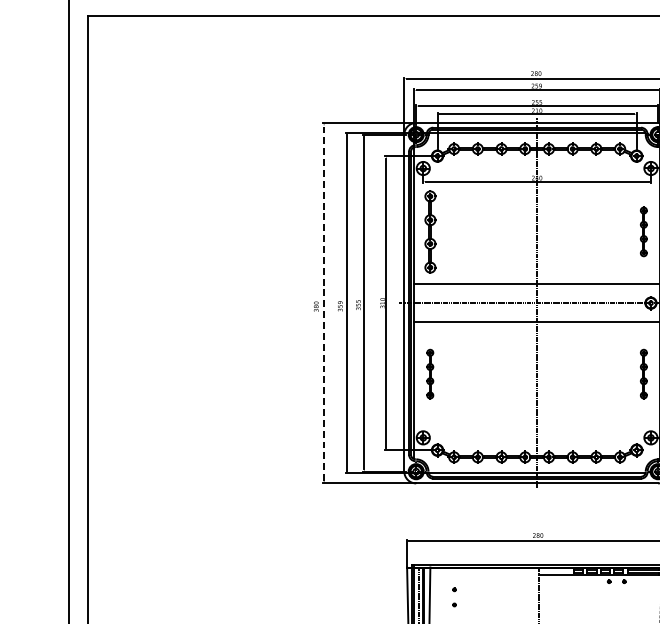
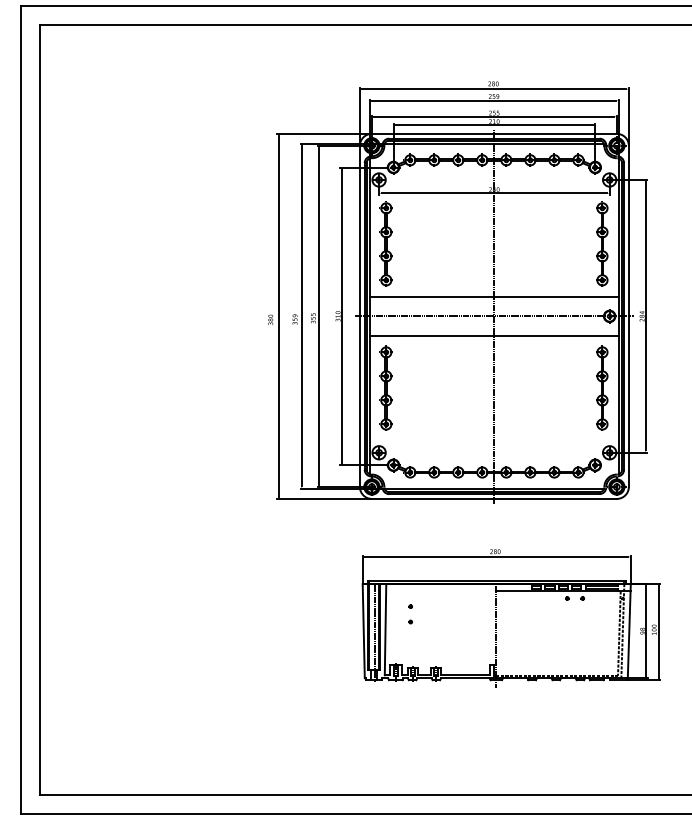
part: (643, 231) -> (602, 243), size x1.67
line: (323, 302) -> (278, 315), dashed -> solid
part: (429, 373) -> (385, 387), size x1.67
part: (643, 373) -> (602, 387), size x1.67

